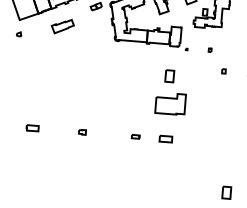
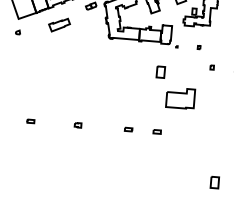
part: (170, 104) -> (180, 98), moved
part: (32, 127) -> (30, 120), size x0.62
part: (165, 139) -> (156, 132), size x0.62

